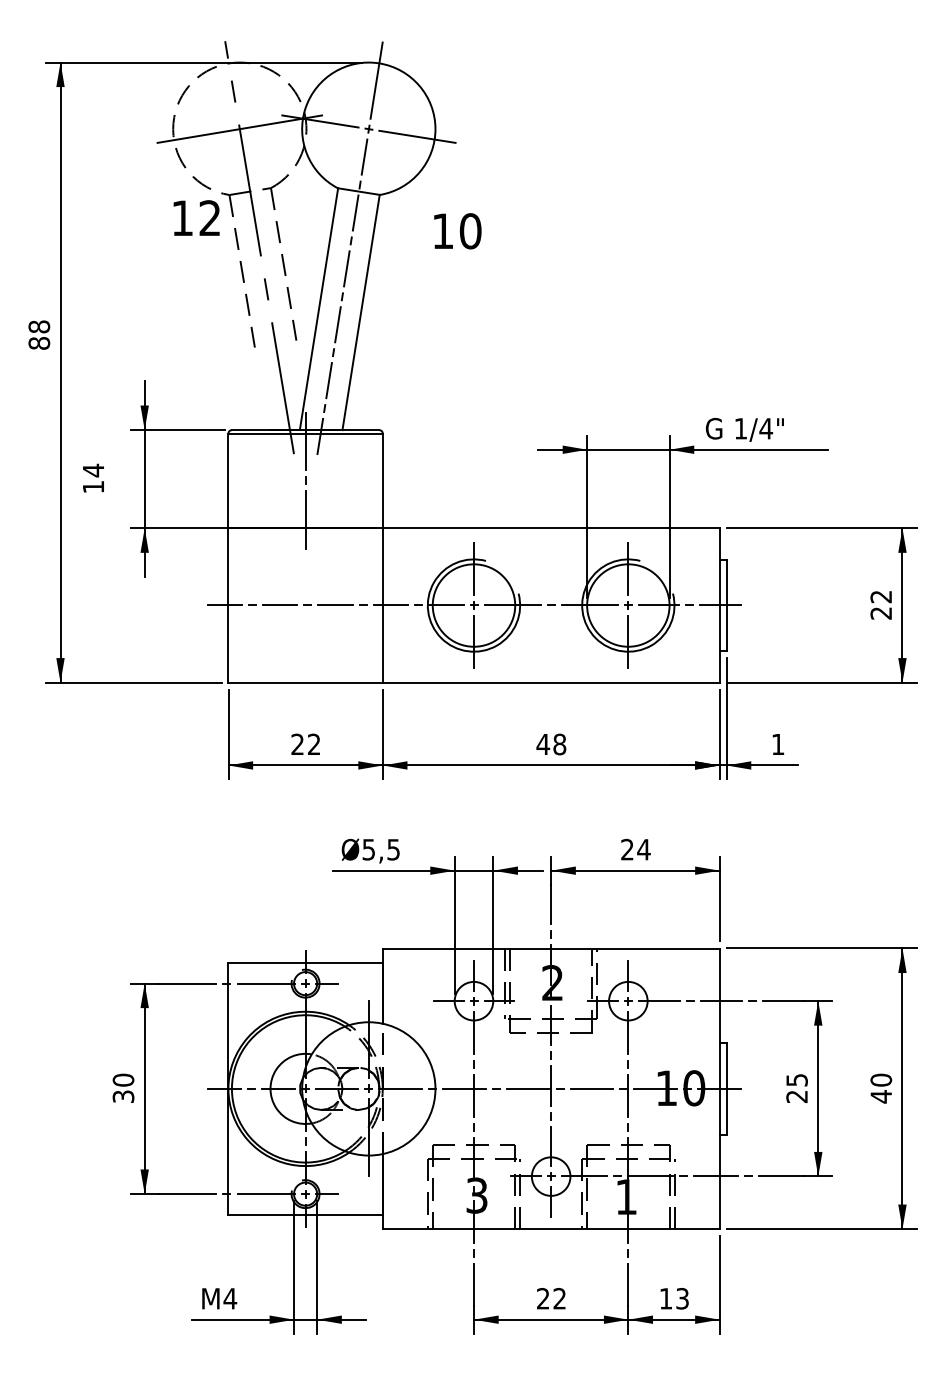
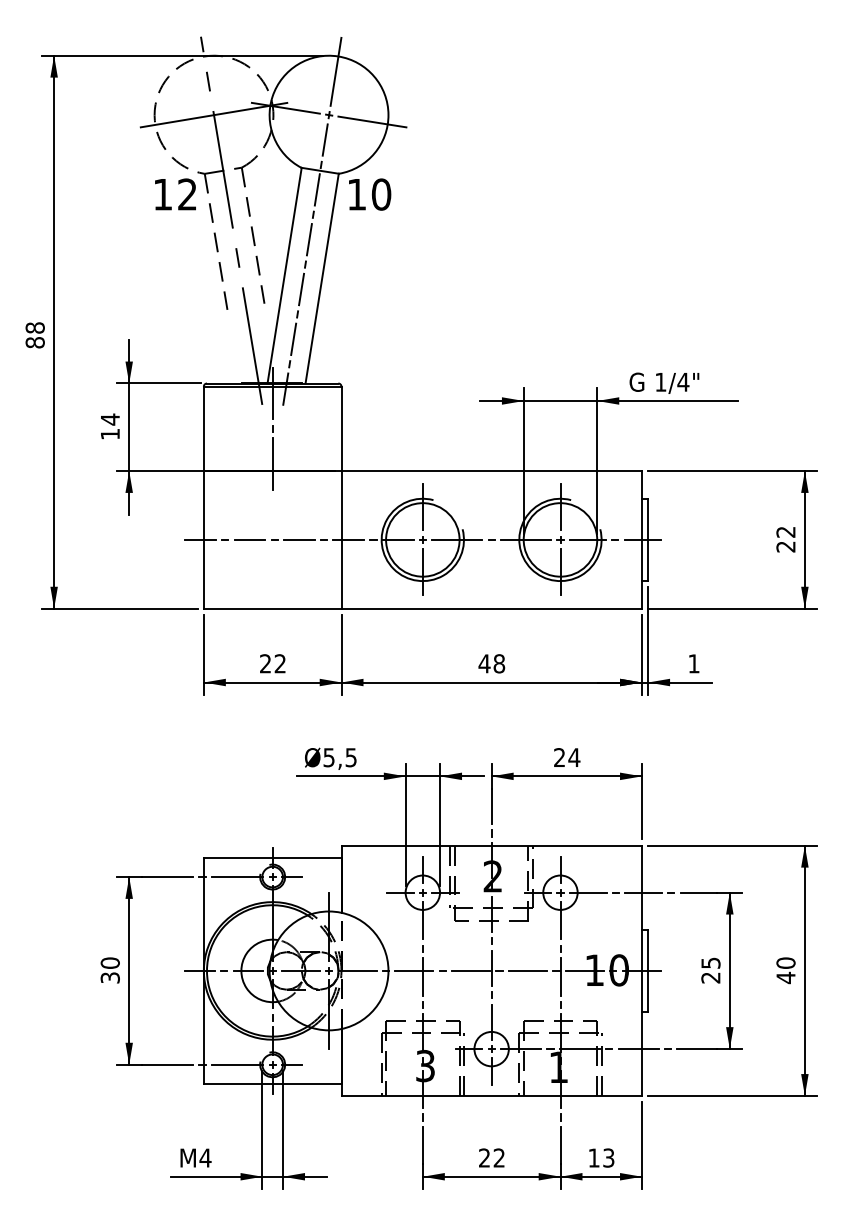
text: (457, 231) -> (369, 194), moved
text: (39, 334) -> (35, 334), moved
text: (93, 477) -> (110, 425), moved

